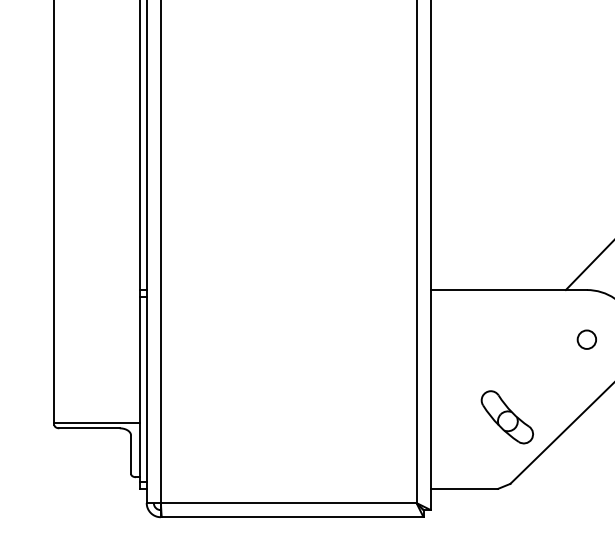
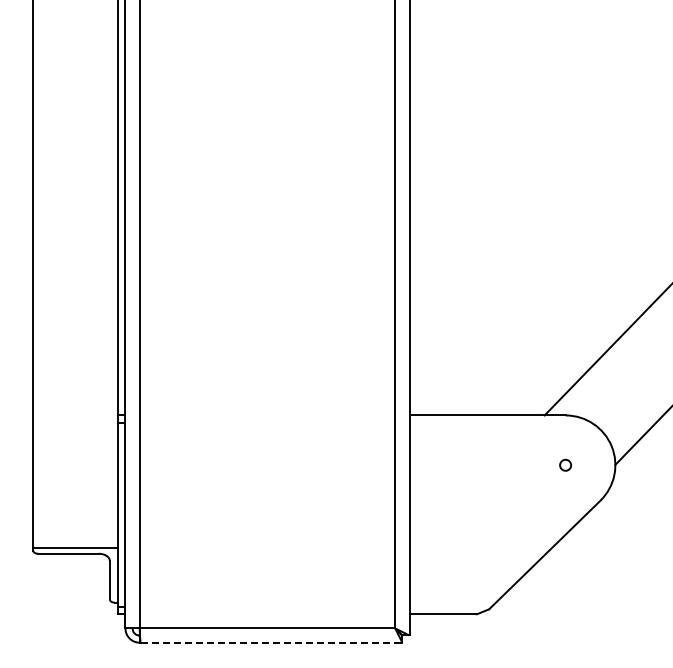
circle: (586, 340) -> (565, 465), size x0.6
part: (506, 417) -> (485, 542), removed
line: (292, 517) -> (271, 642), solid -> dashed

